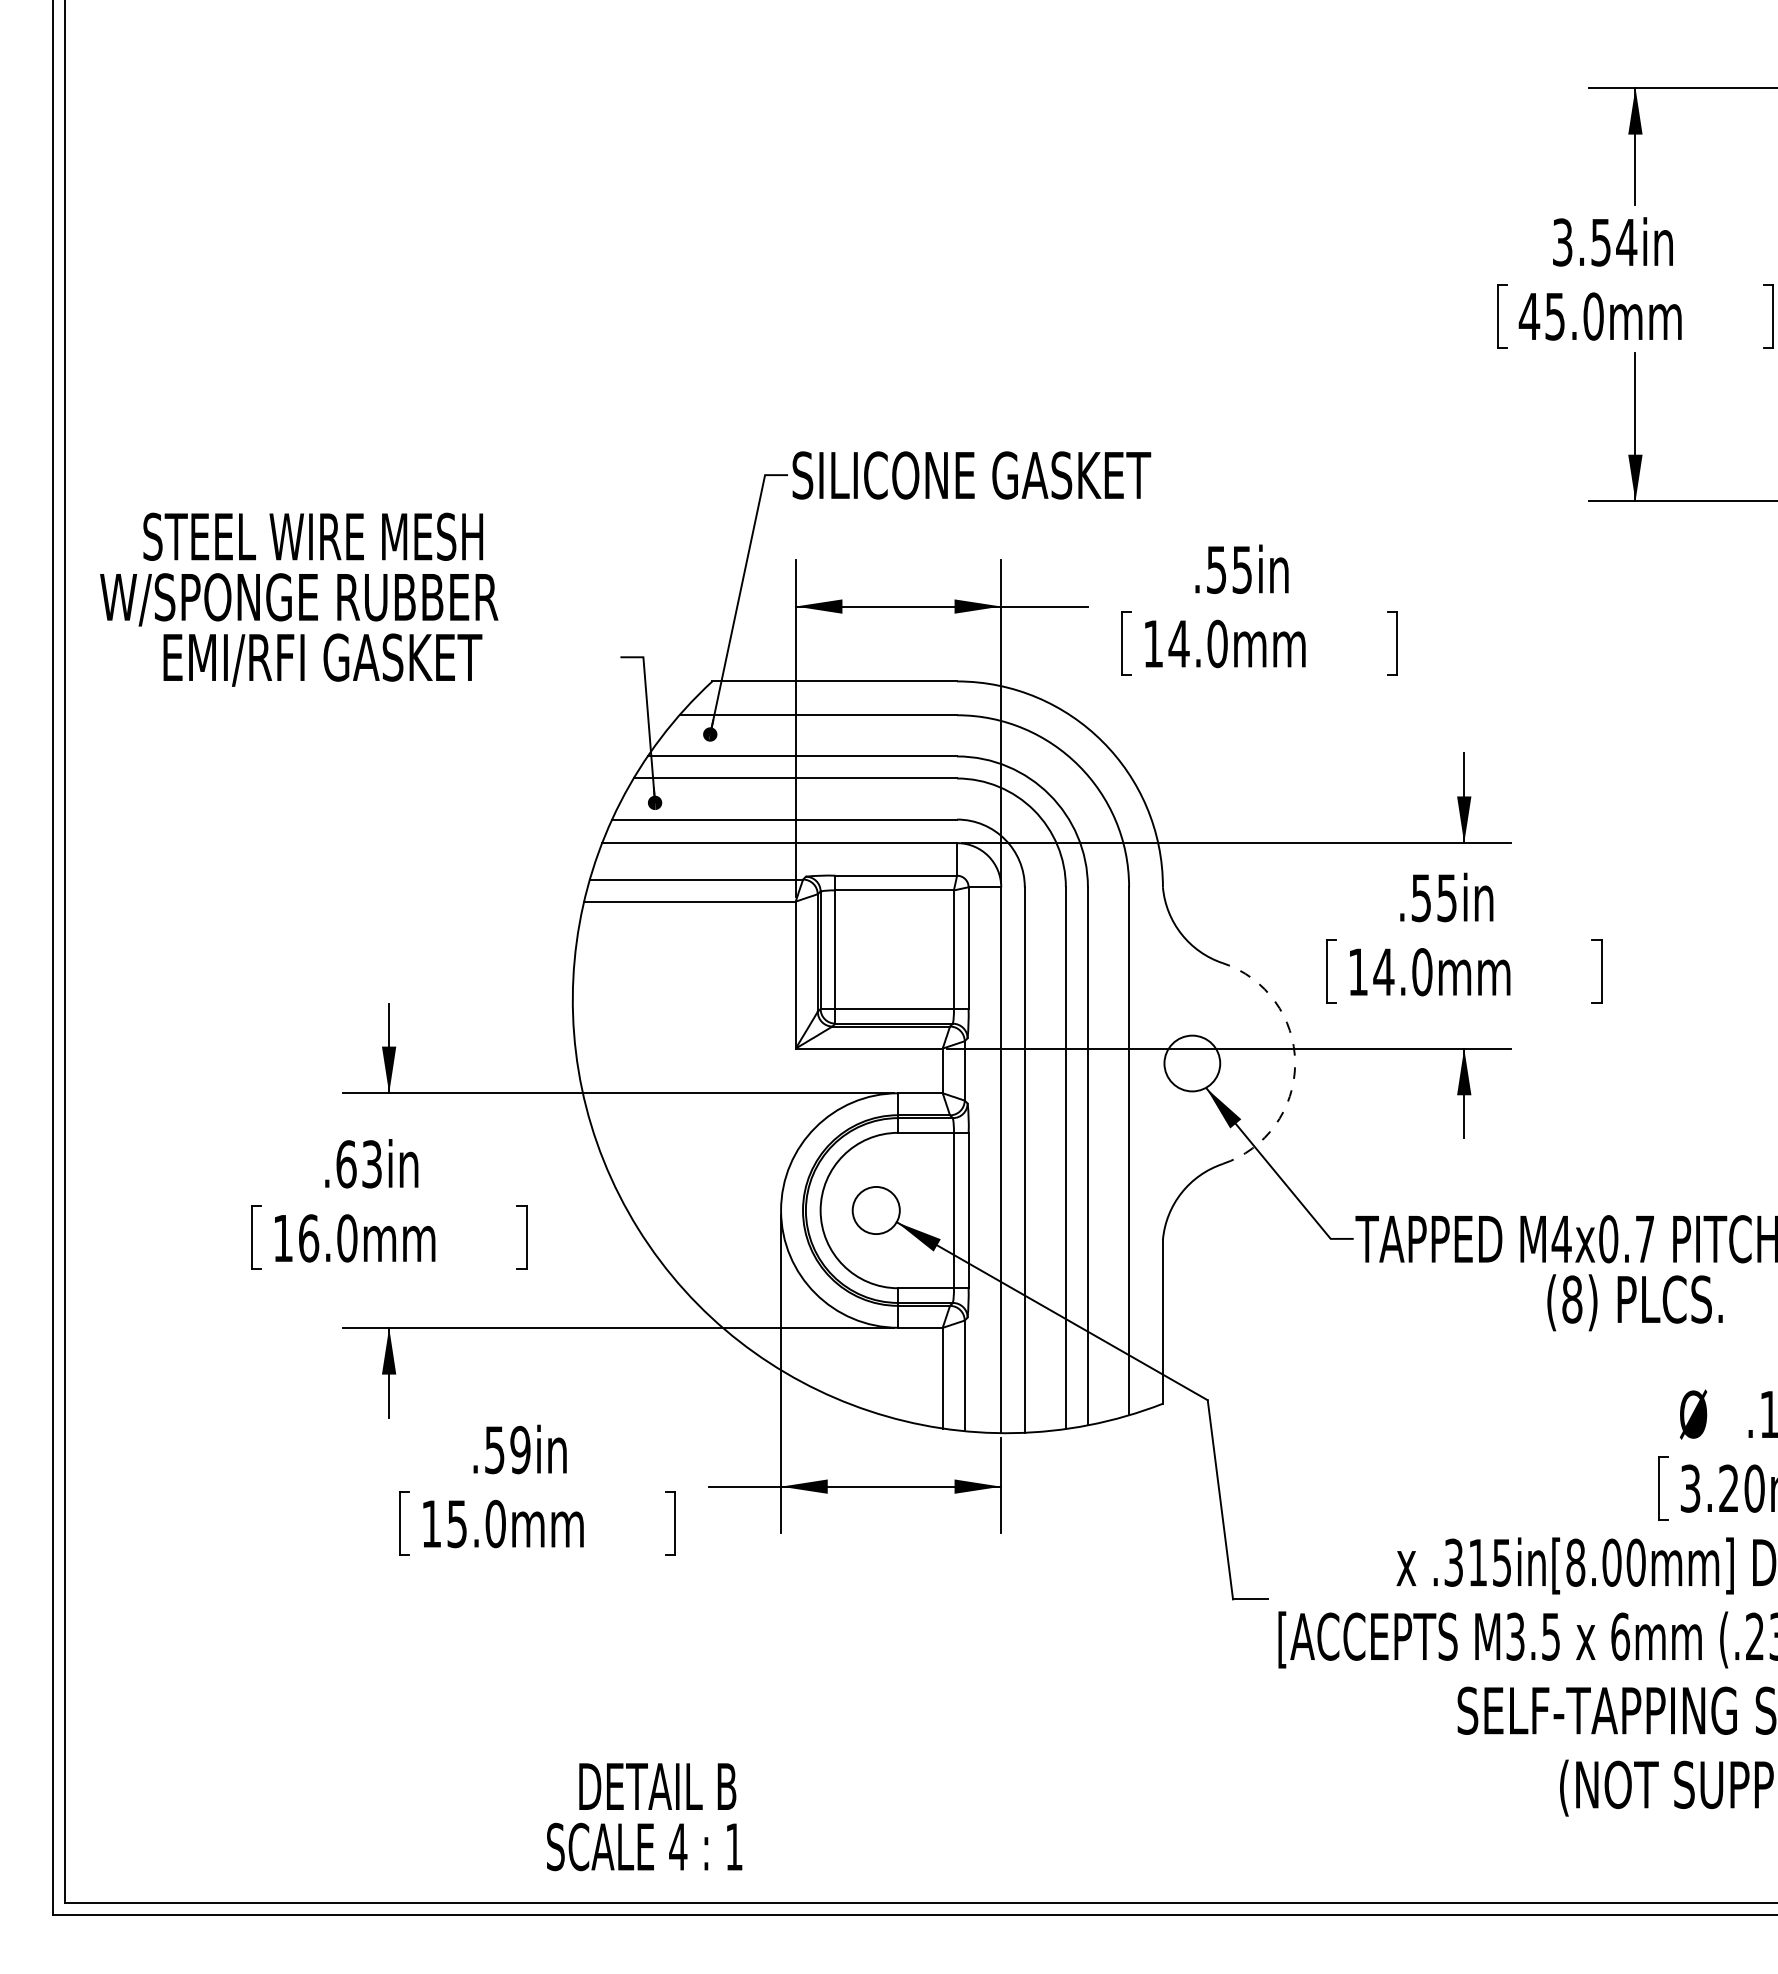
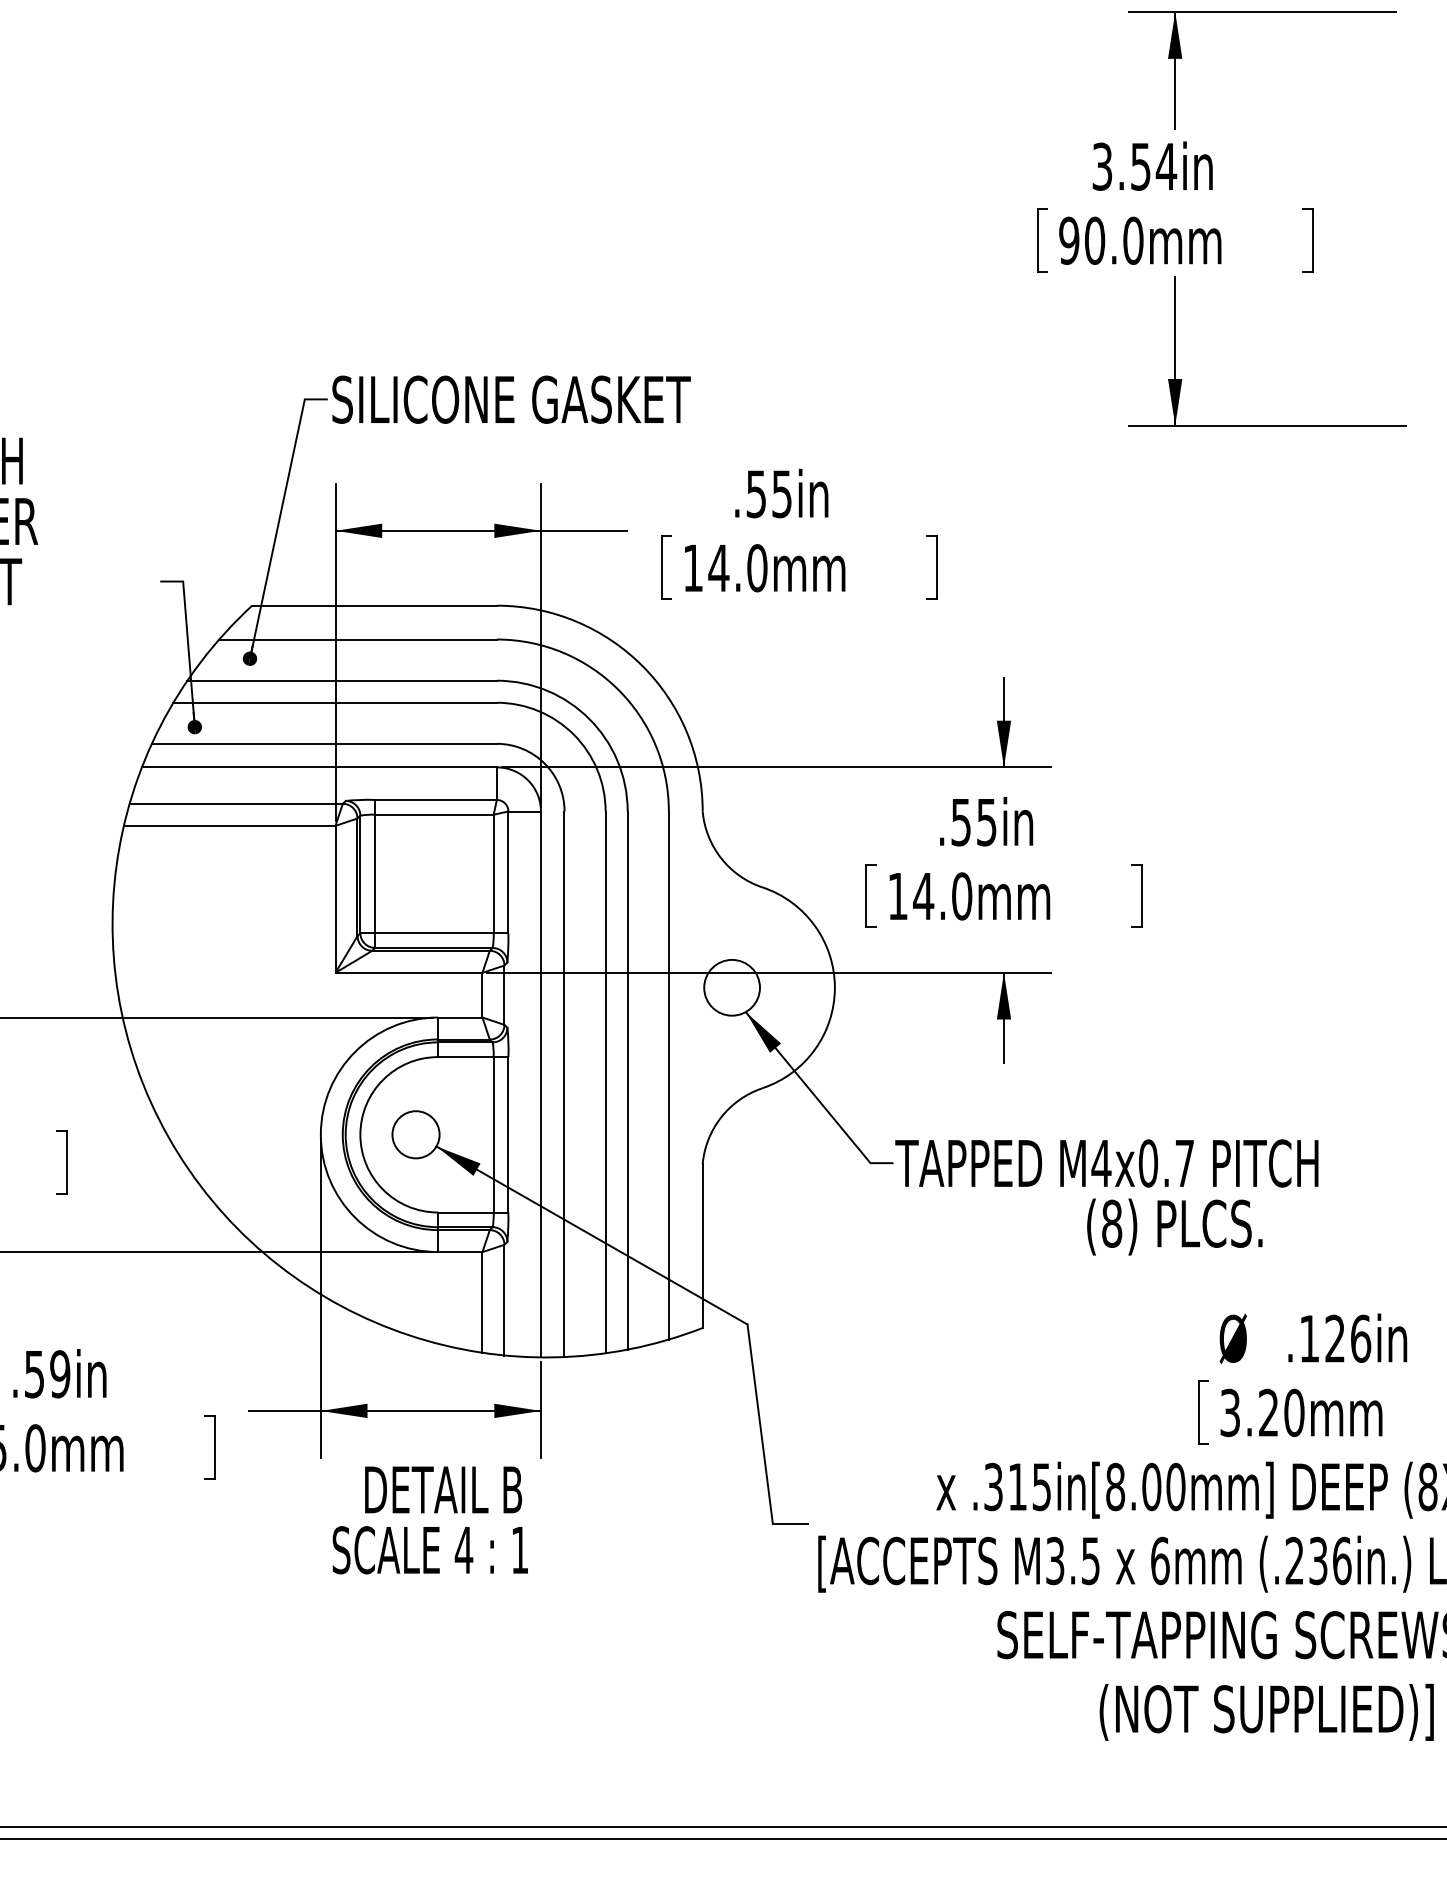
text: (1541, 316) -> (1081, 240), 45.0mm -> 90.0mm
arc: (1295, 1063) -> (835, 987), dashed -> solid
text: (644, 1817) -> (430, 1520), moved

